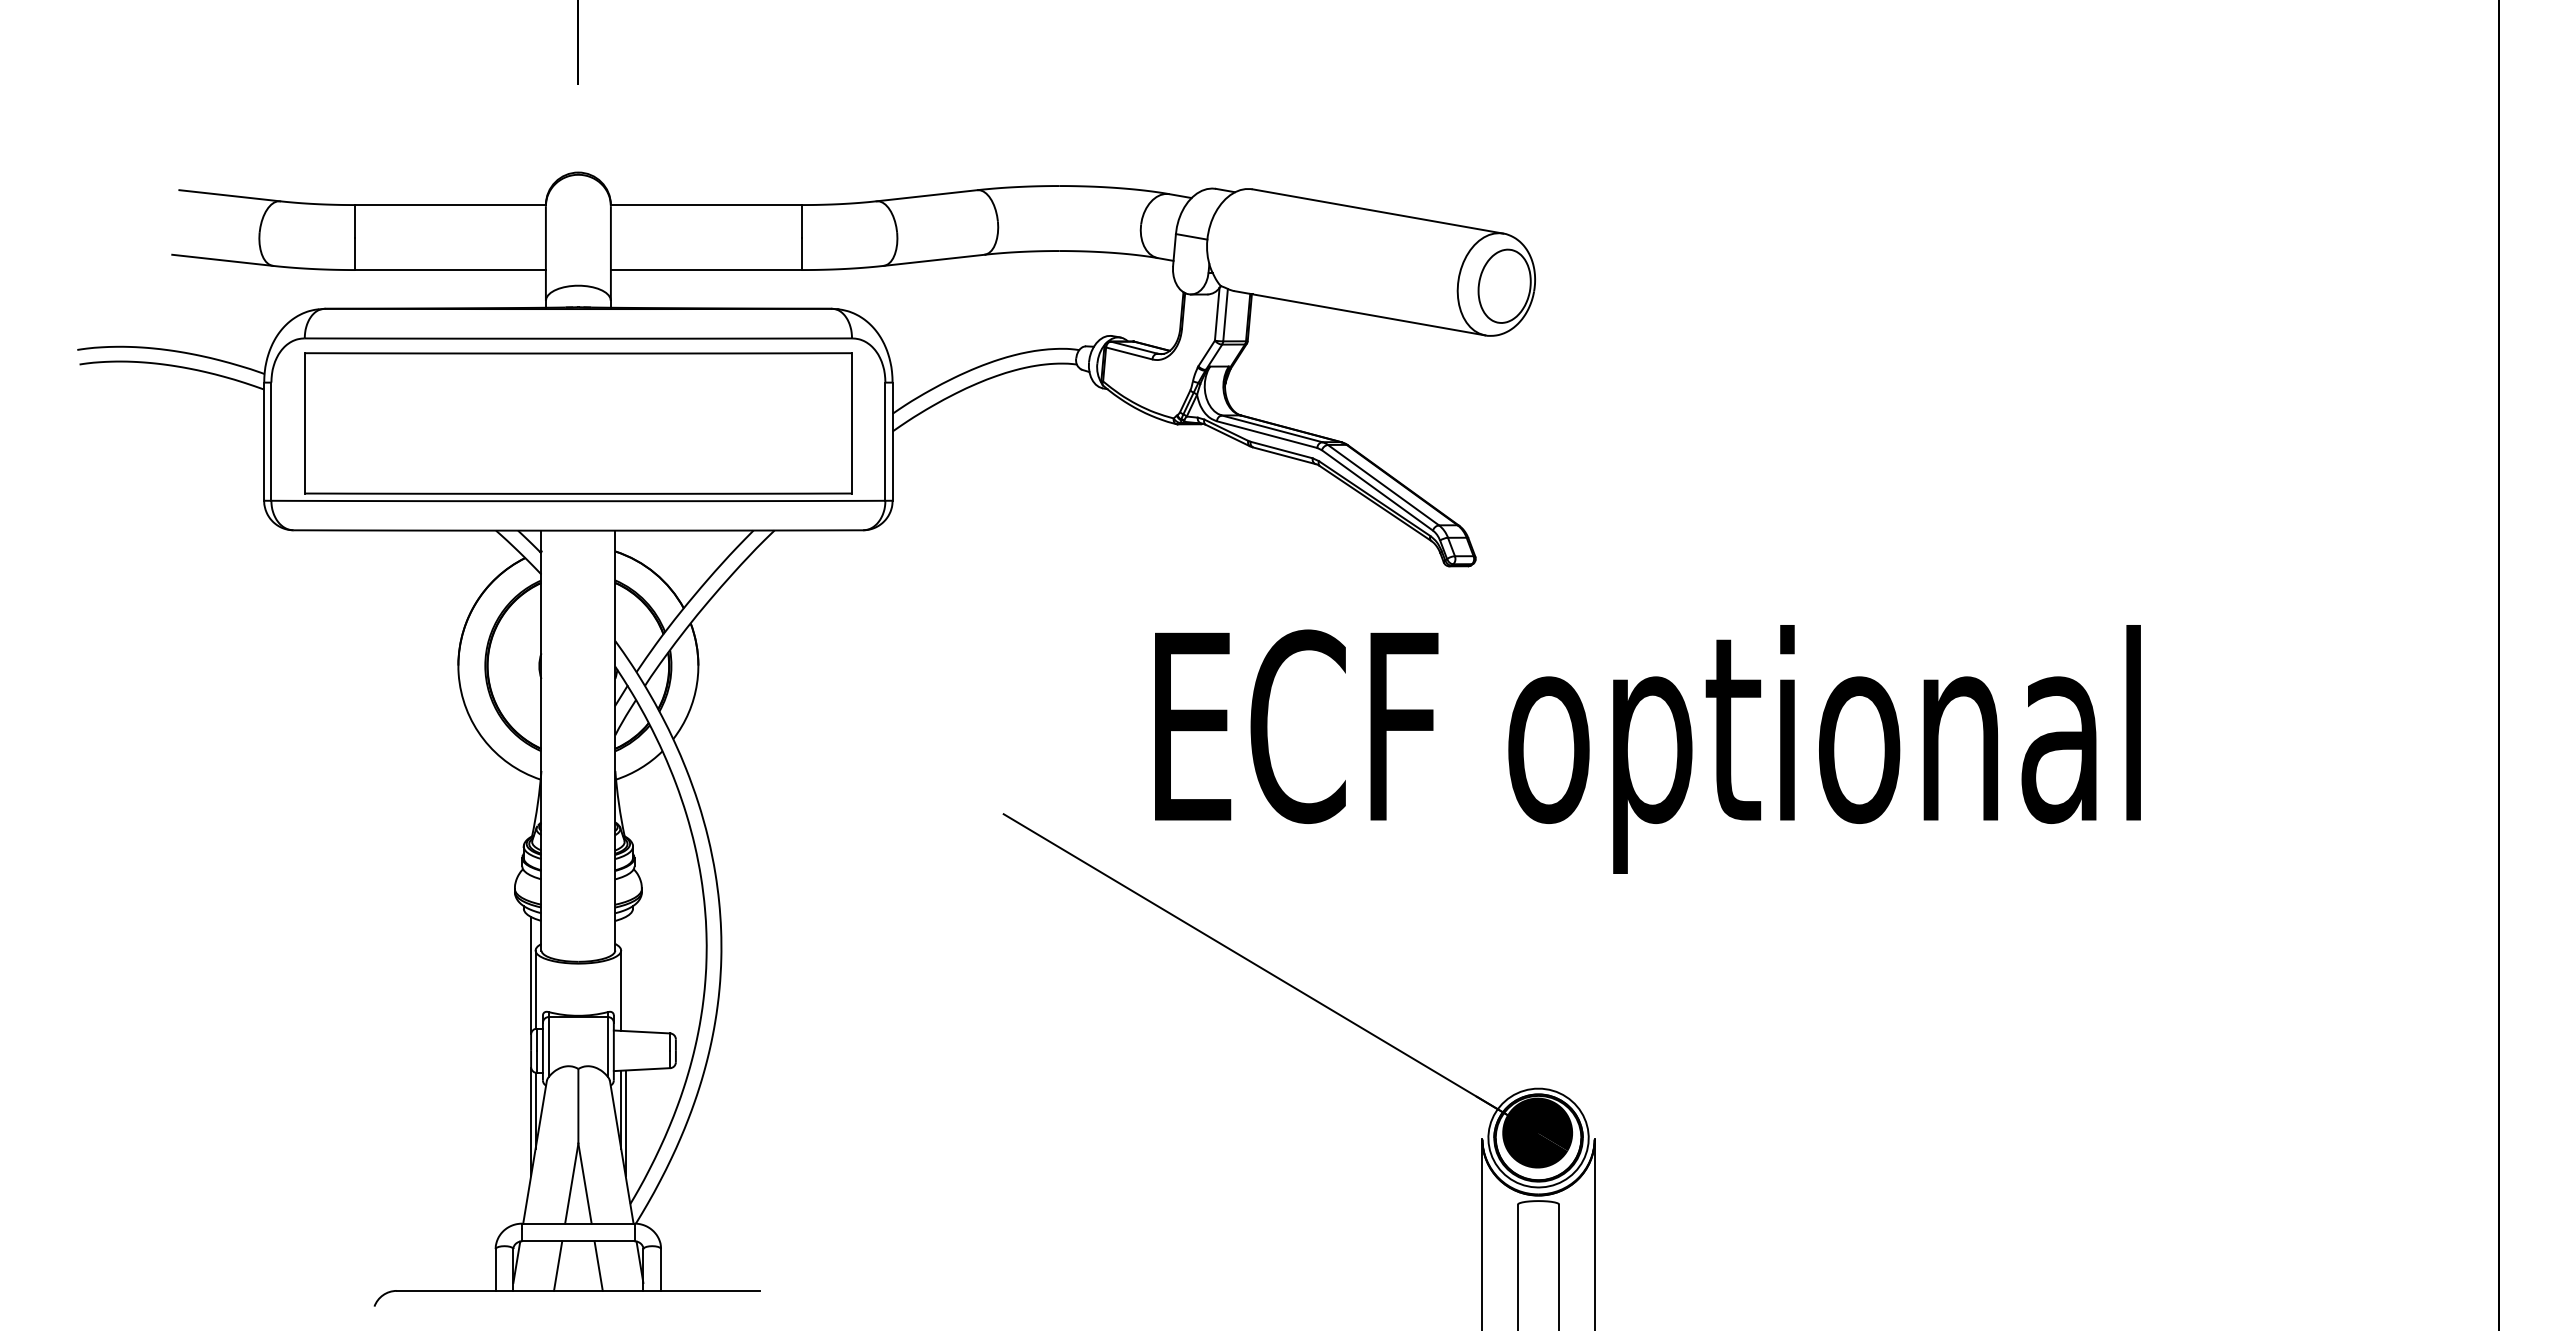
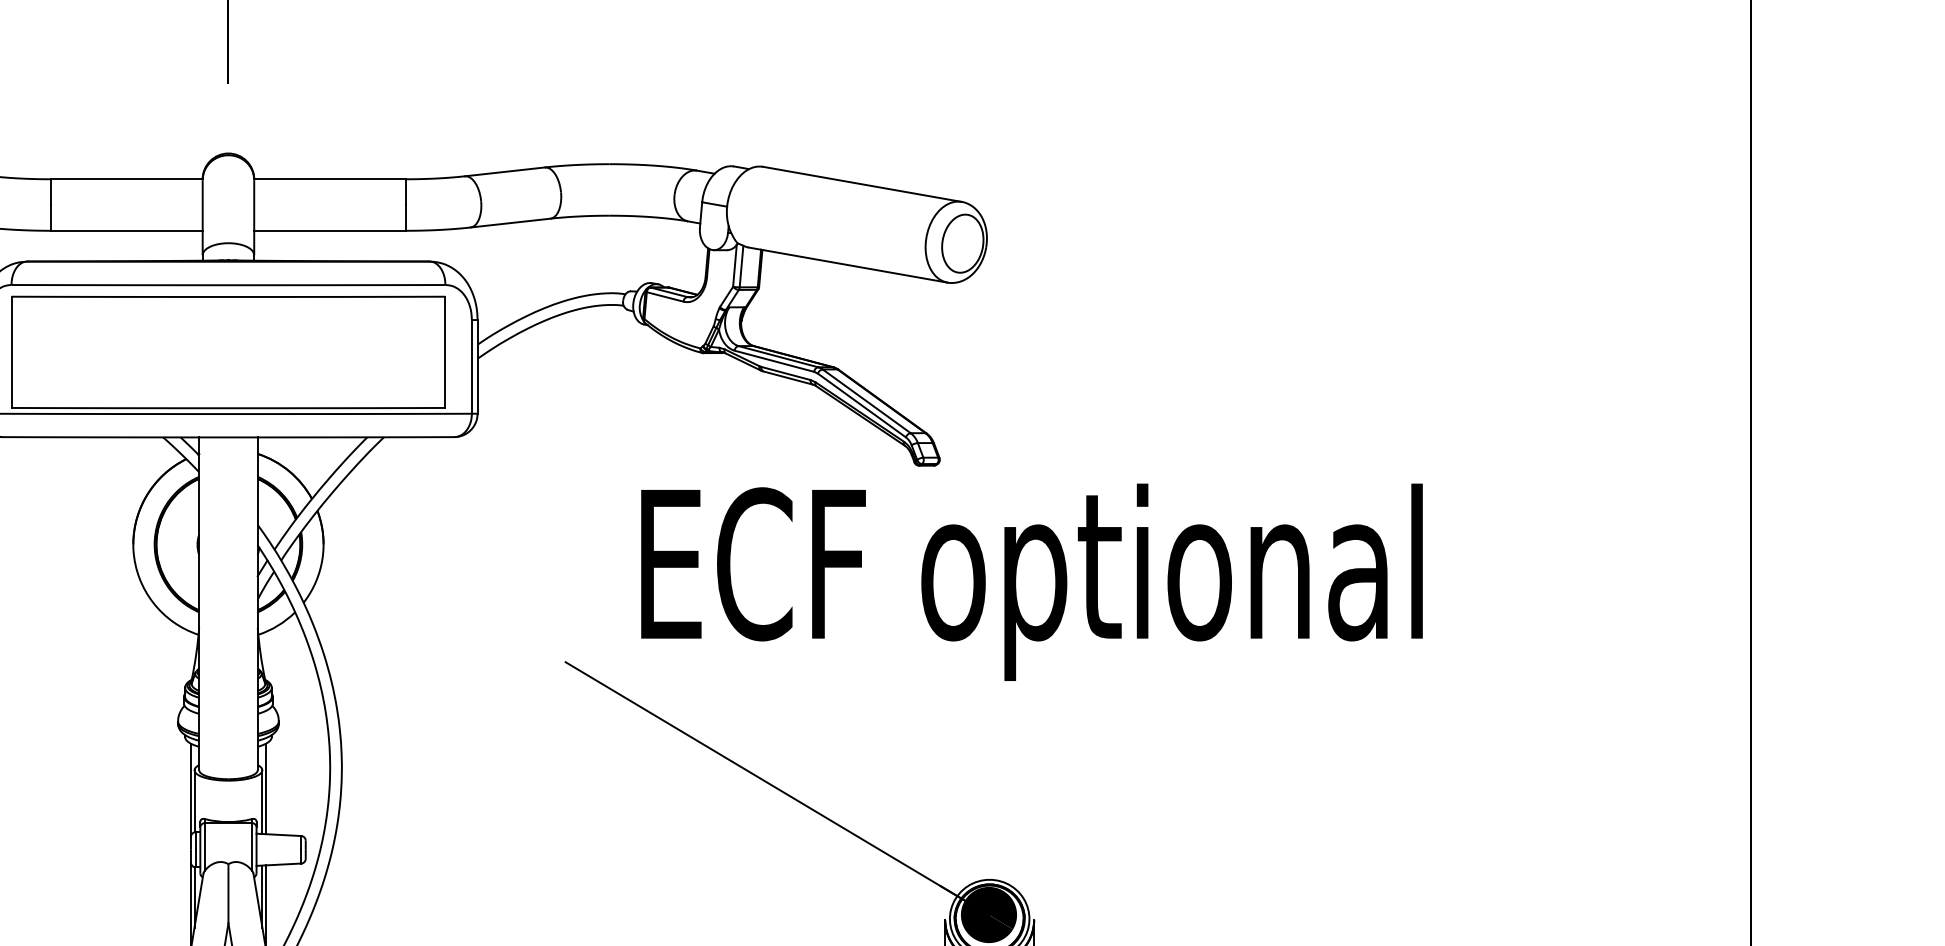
text: (1647, 749) -> (1031, 582), moved
line: (625, 974) -> (265, 789), added

